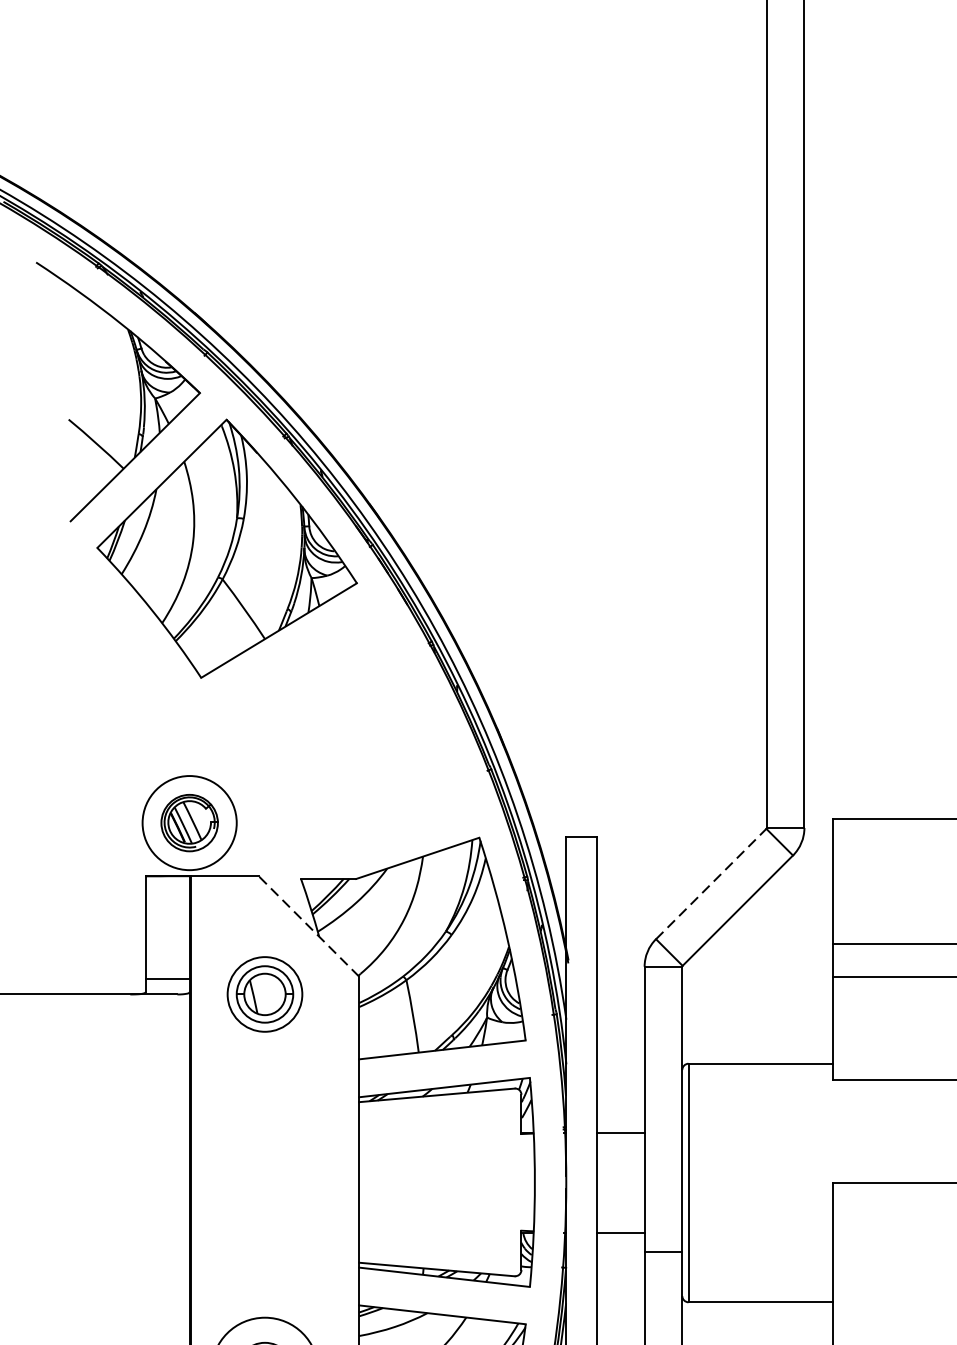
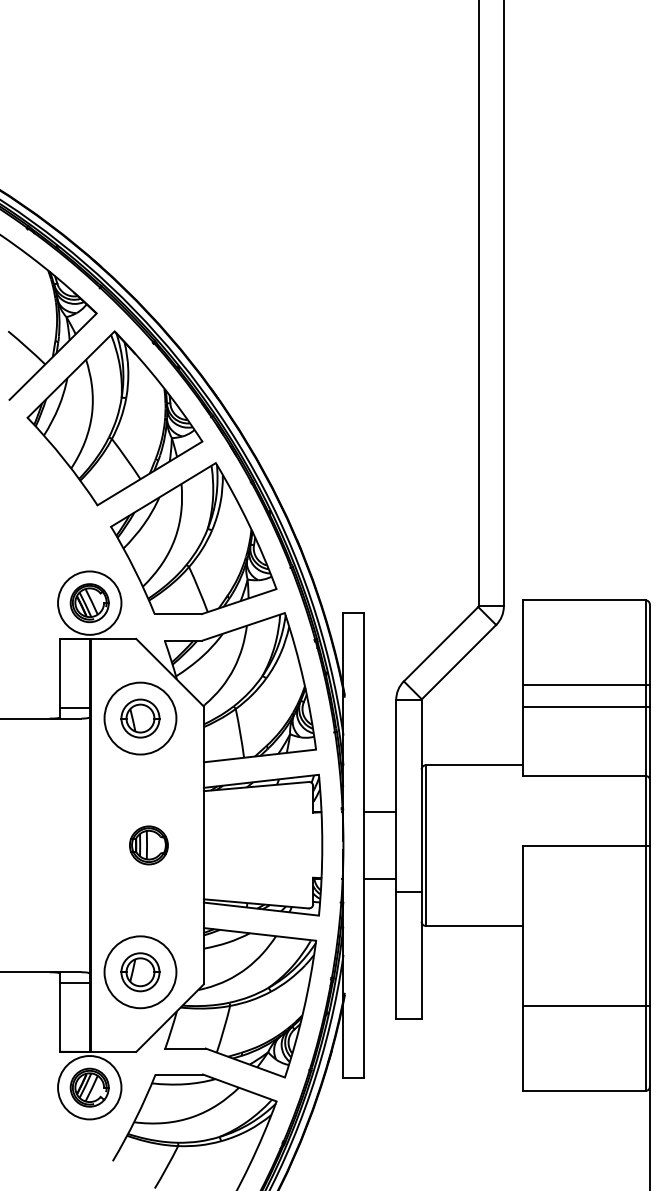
part: (343, 727) -> (193, 538), added
line: (711, 884) -> (441, 644), dashed -> solid
line: (309, 926) -> (170, 672), dashed -> solid
circle: (265, 994) -> (140, 718), size x1.43
part: (276, 1182) -> (148, 845), added

